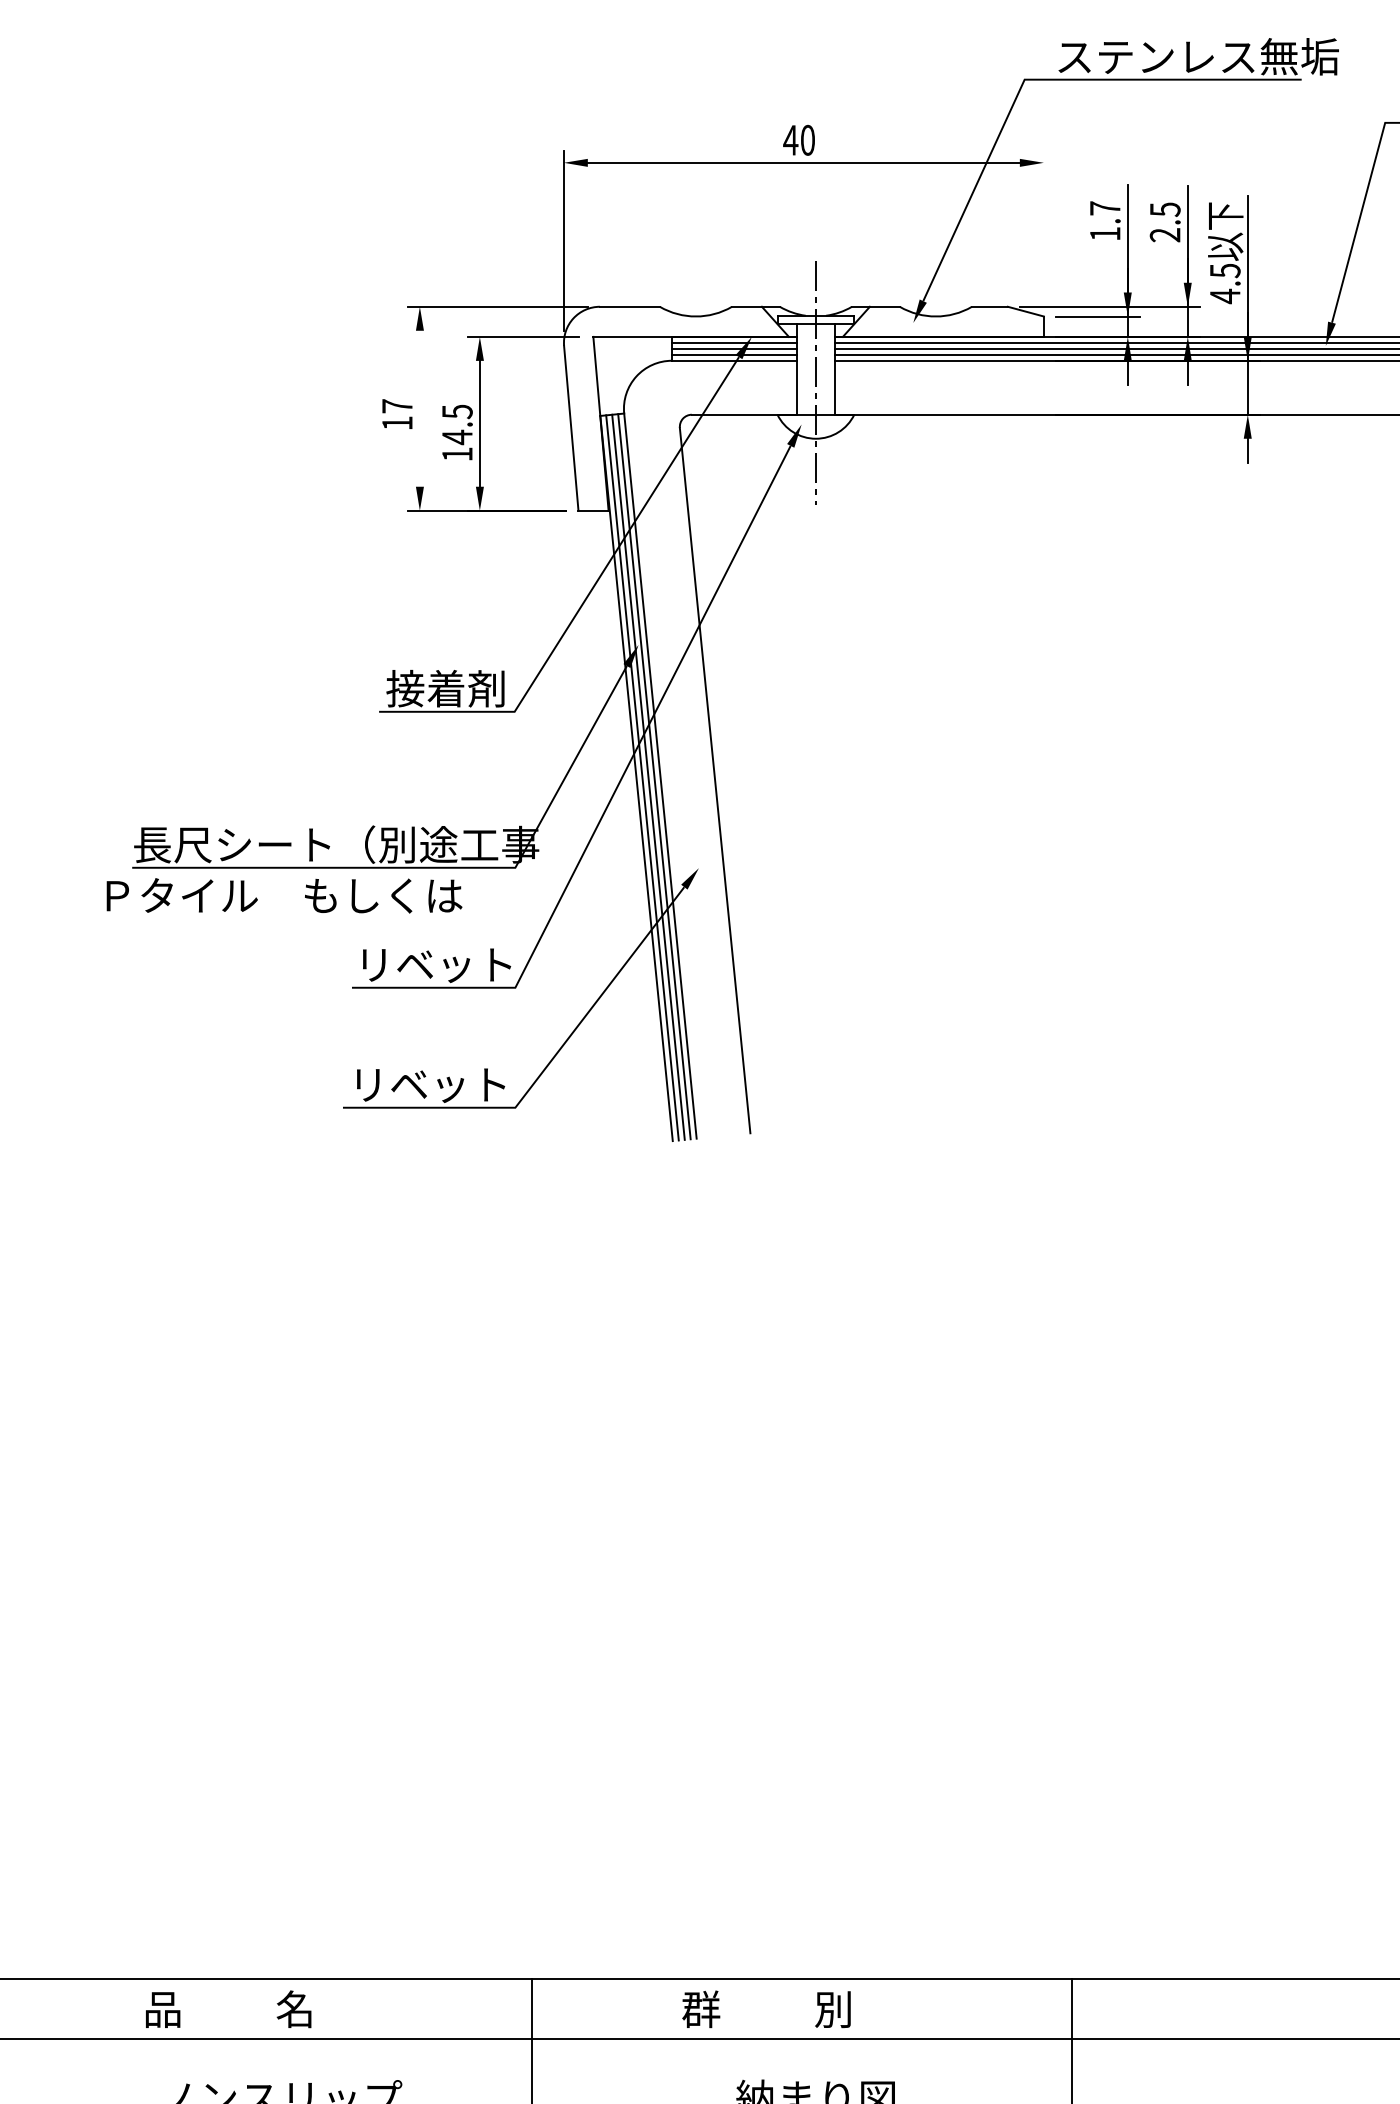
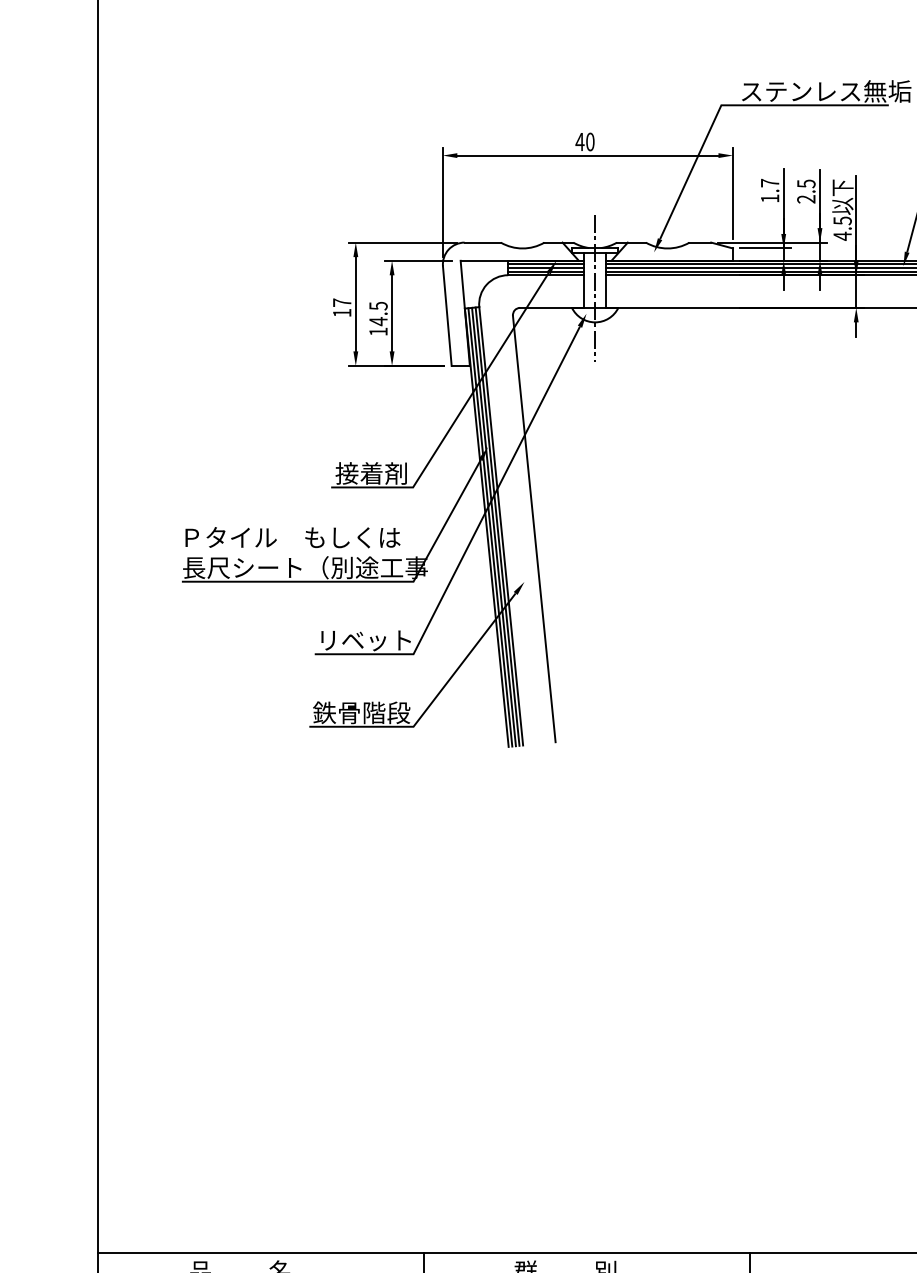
line: (1043, 225) -> (732, 193), added
line: (419, 409) -> (355, 304), added
text: (283, 895) -> (292, 537), moved
text: (429, 1084) -> (361, 712), リベット -> 鉄骨階段

